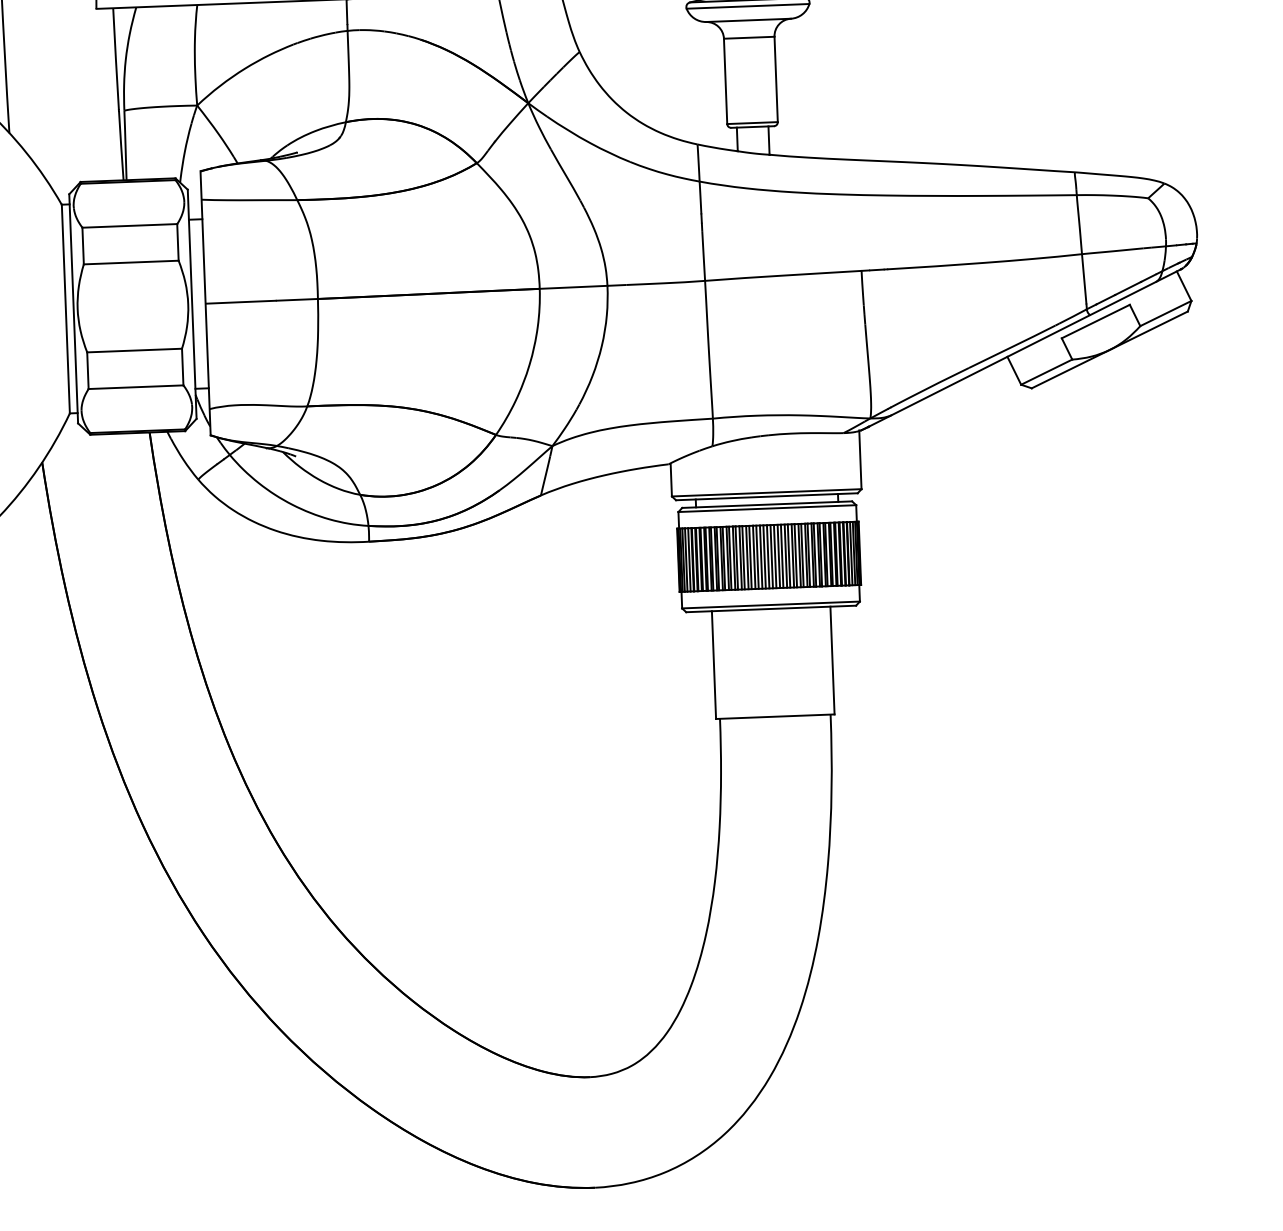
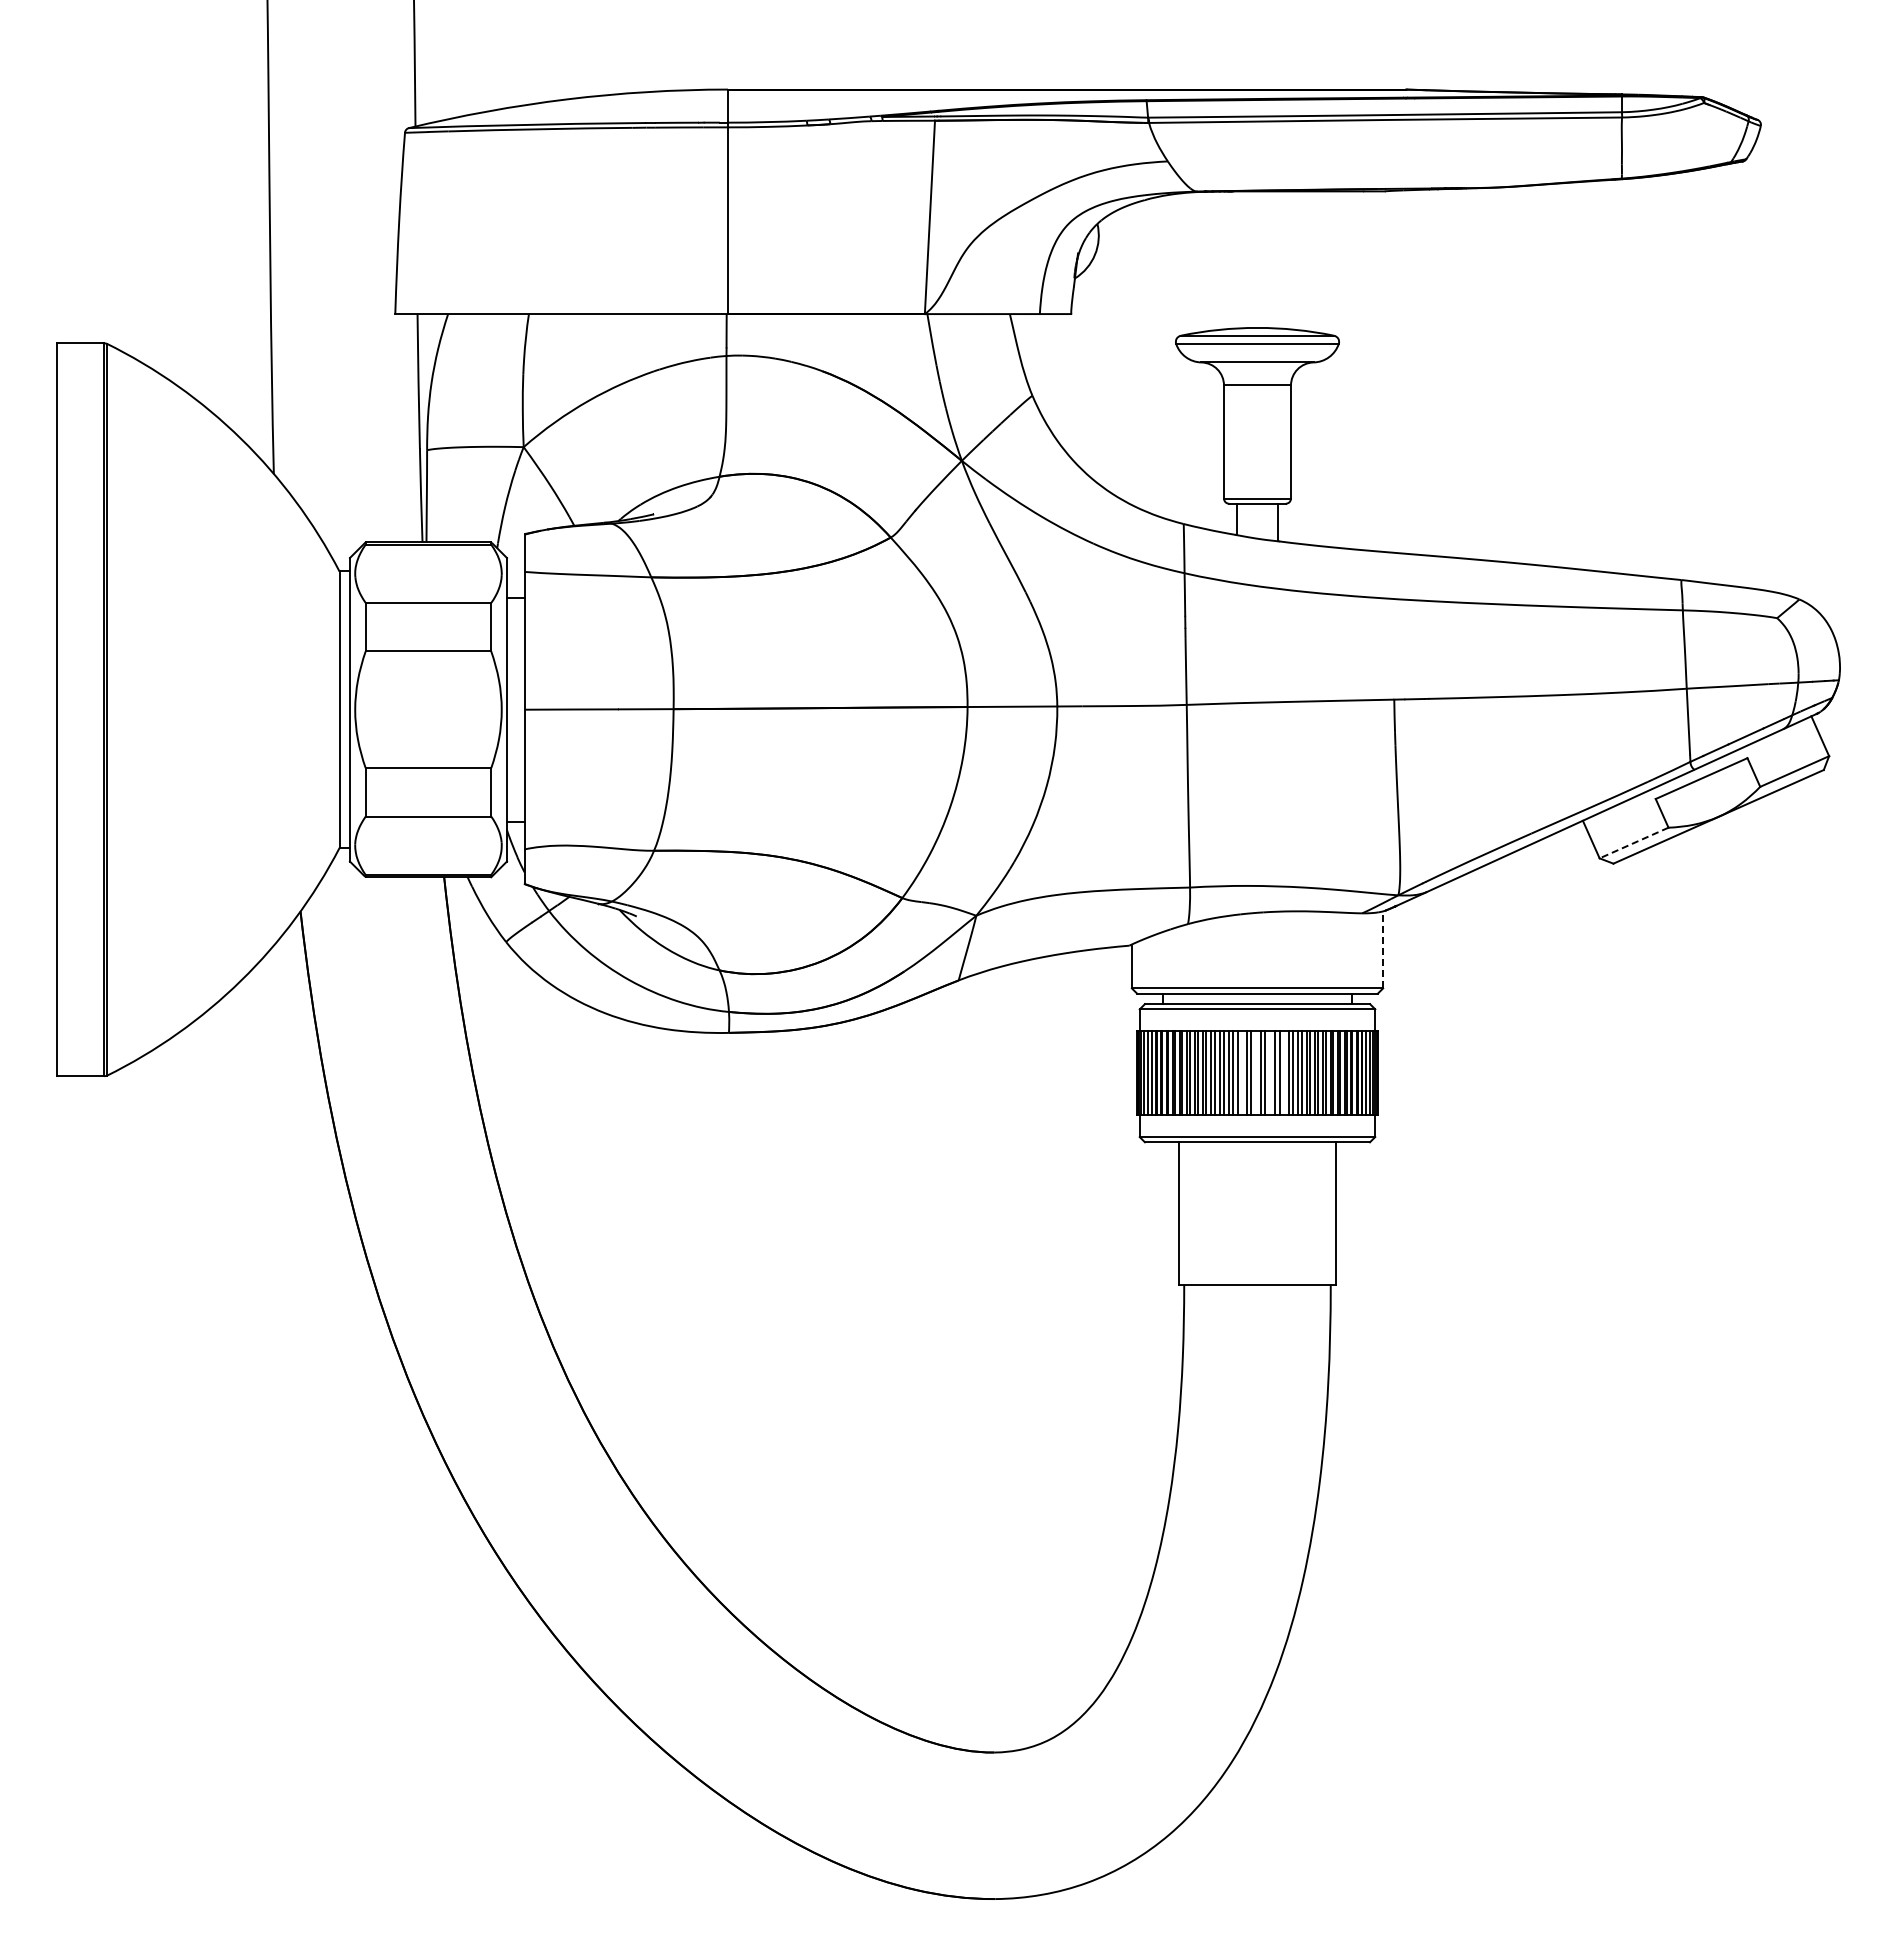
line: (1047, 372) -> (1634, 843), solid -> dashed
line: (860, 459) -> (1383, 949), solid -> dashed
line: (778, 556) -> (1270, 1073), removed
line: (788, 556) -> (1283, 1073), removed
line: (757, 557) -> (1242, 1073), removed
line: (768, 557) -> (1256, 1073), removed

